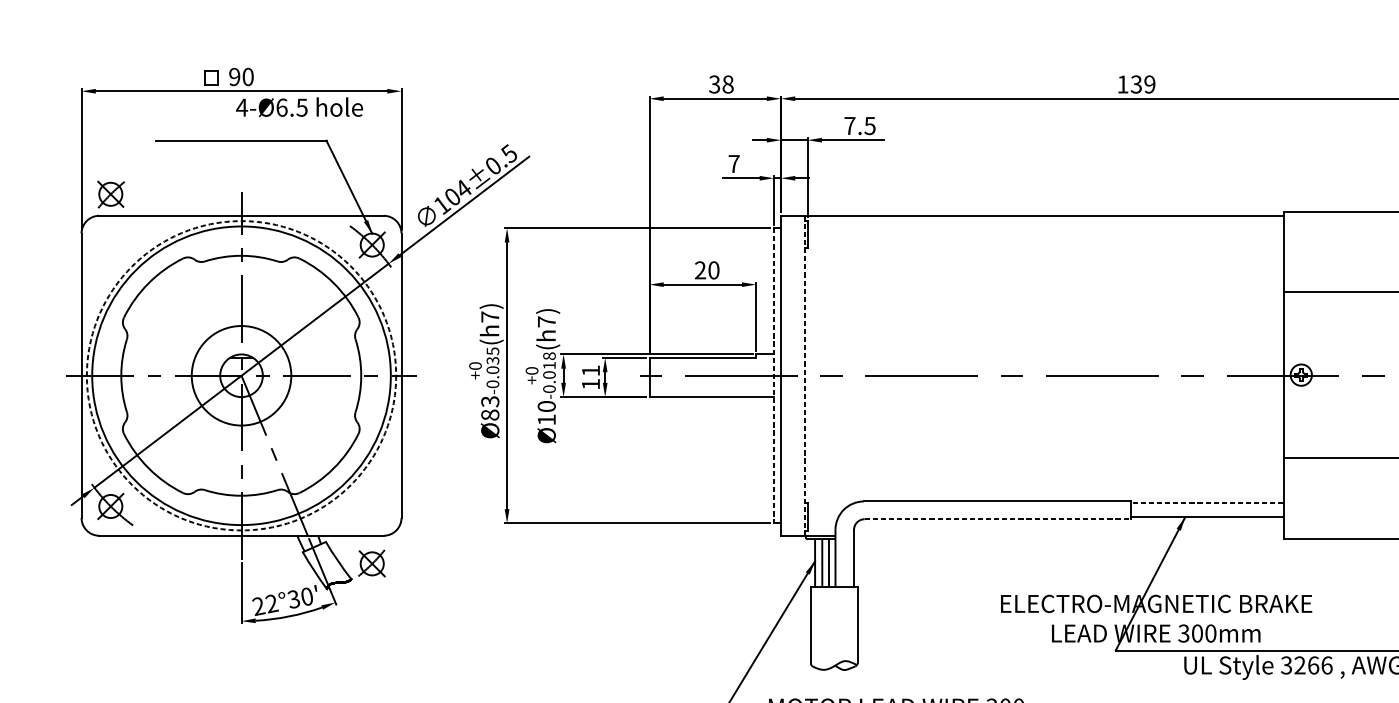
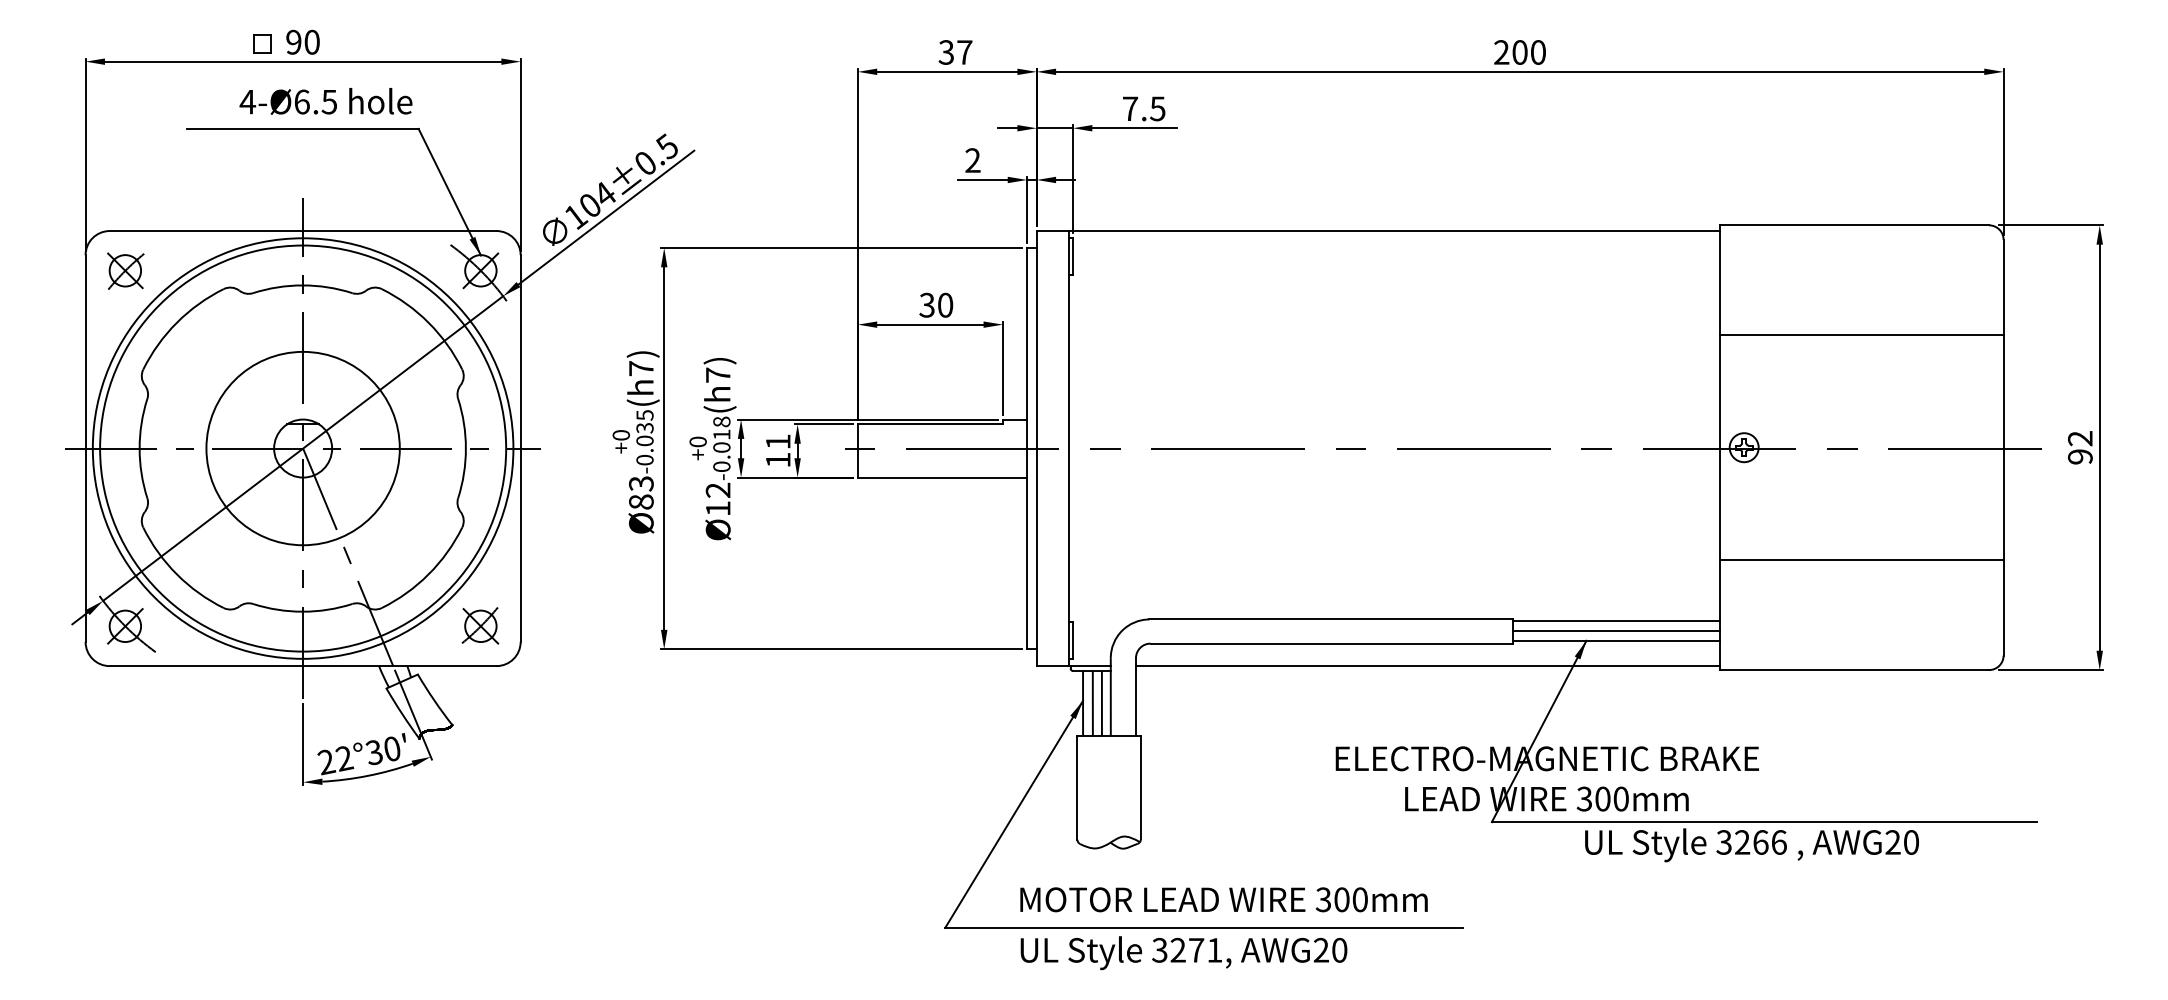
text: (727, 84) -> (964, 52), 38 -> 37
text: (1136, 84) -> (1519, 52), 139 -> 200
text: (299, 107) -> (325, 101), moved
text: (733, 163) -> (972, 160), 7 -> 2
part: (110, 194) -> (125, 270), moved
text: (699, 270) -> (926, 305), 20 -> 30
circle: (241, 375) -> (302, 448), dashed -> solid
circle: (241, 375) -> (302, 448), size x1.43
line: (774, 375) -> (1027, 448), dashed -> solid
line: (804, 375) -> (1068, 448), dashed -> solid
text: (546, 405) -> (717, 489), 10 -> 12
line: (1207, 502) -> (1616, 621), dashed -> solid
line: (1207, 510) -> (1616, 631), added
line: (998, 519) -> (1332, 643), dashed -> solid
line: (1068, 536) -> (1427, 666), added
part: (371, 563) -> (480, 625), moved

